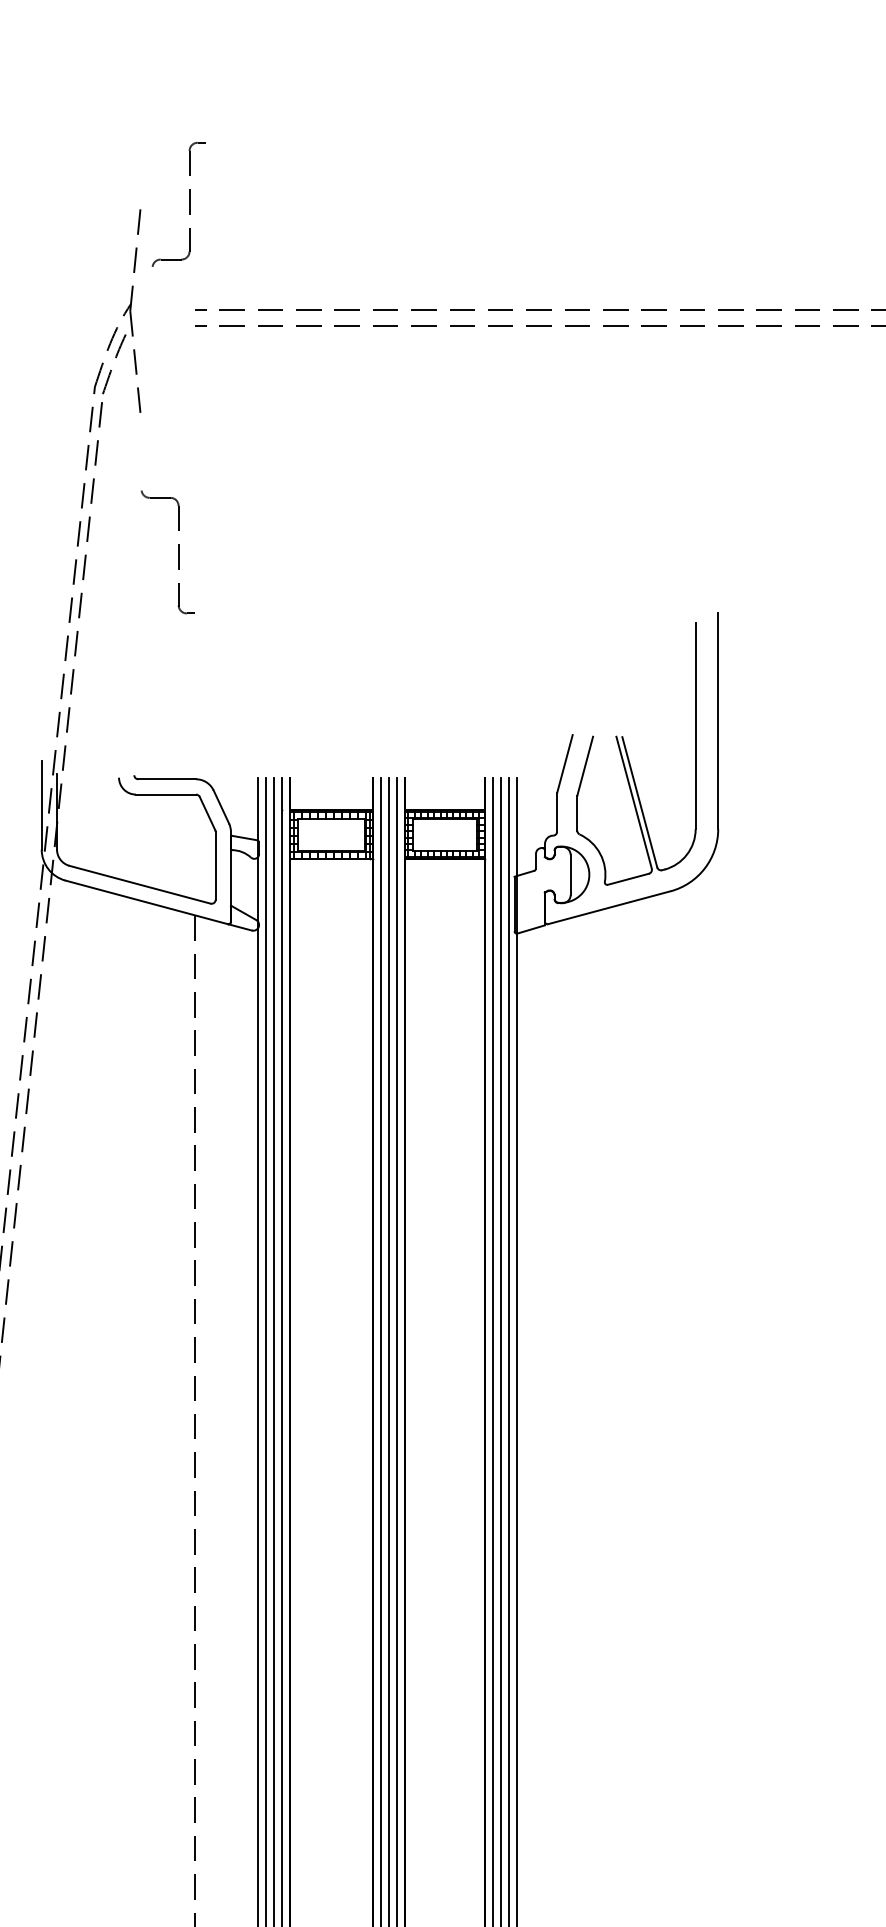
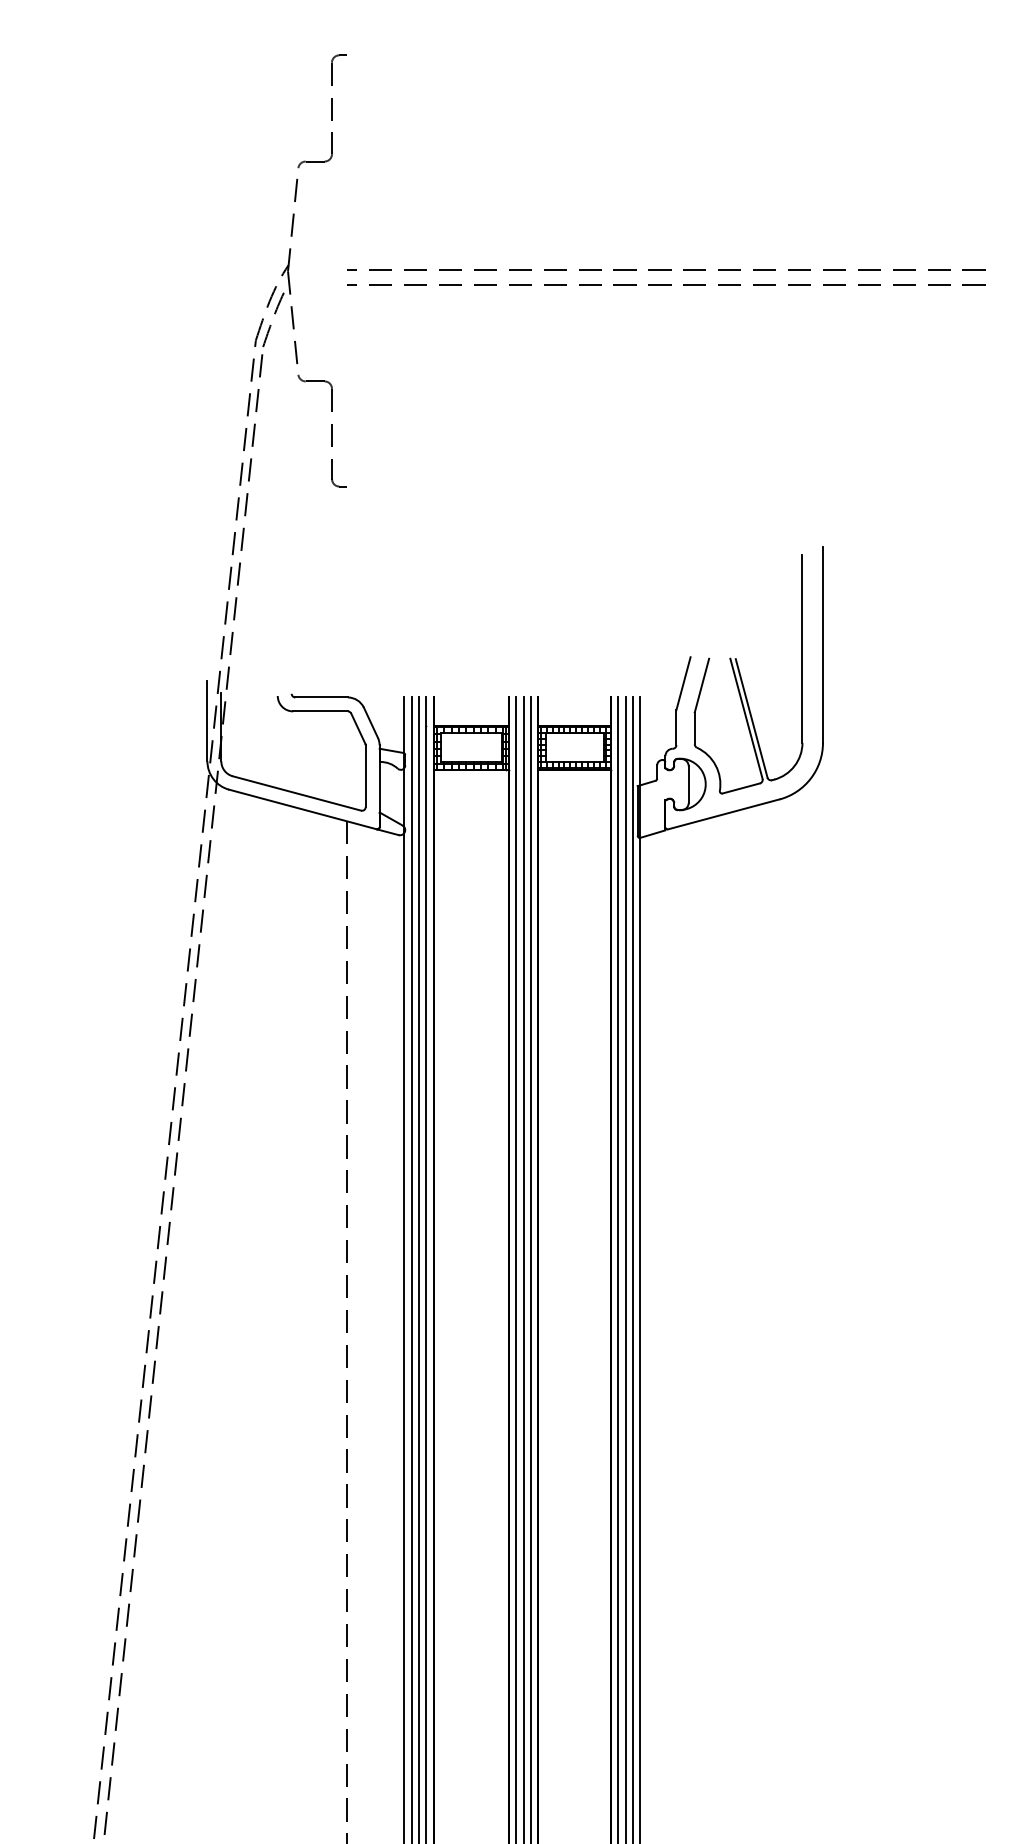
part: (189, 204) -> (331, 111), moved
part: (178, 551) -> (331, 430), moved

